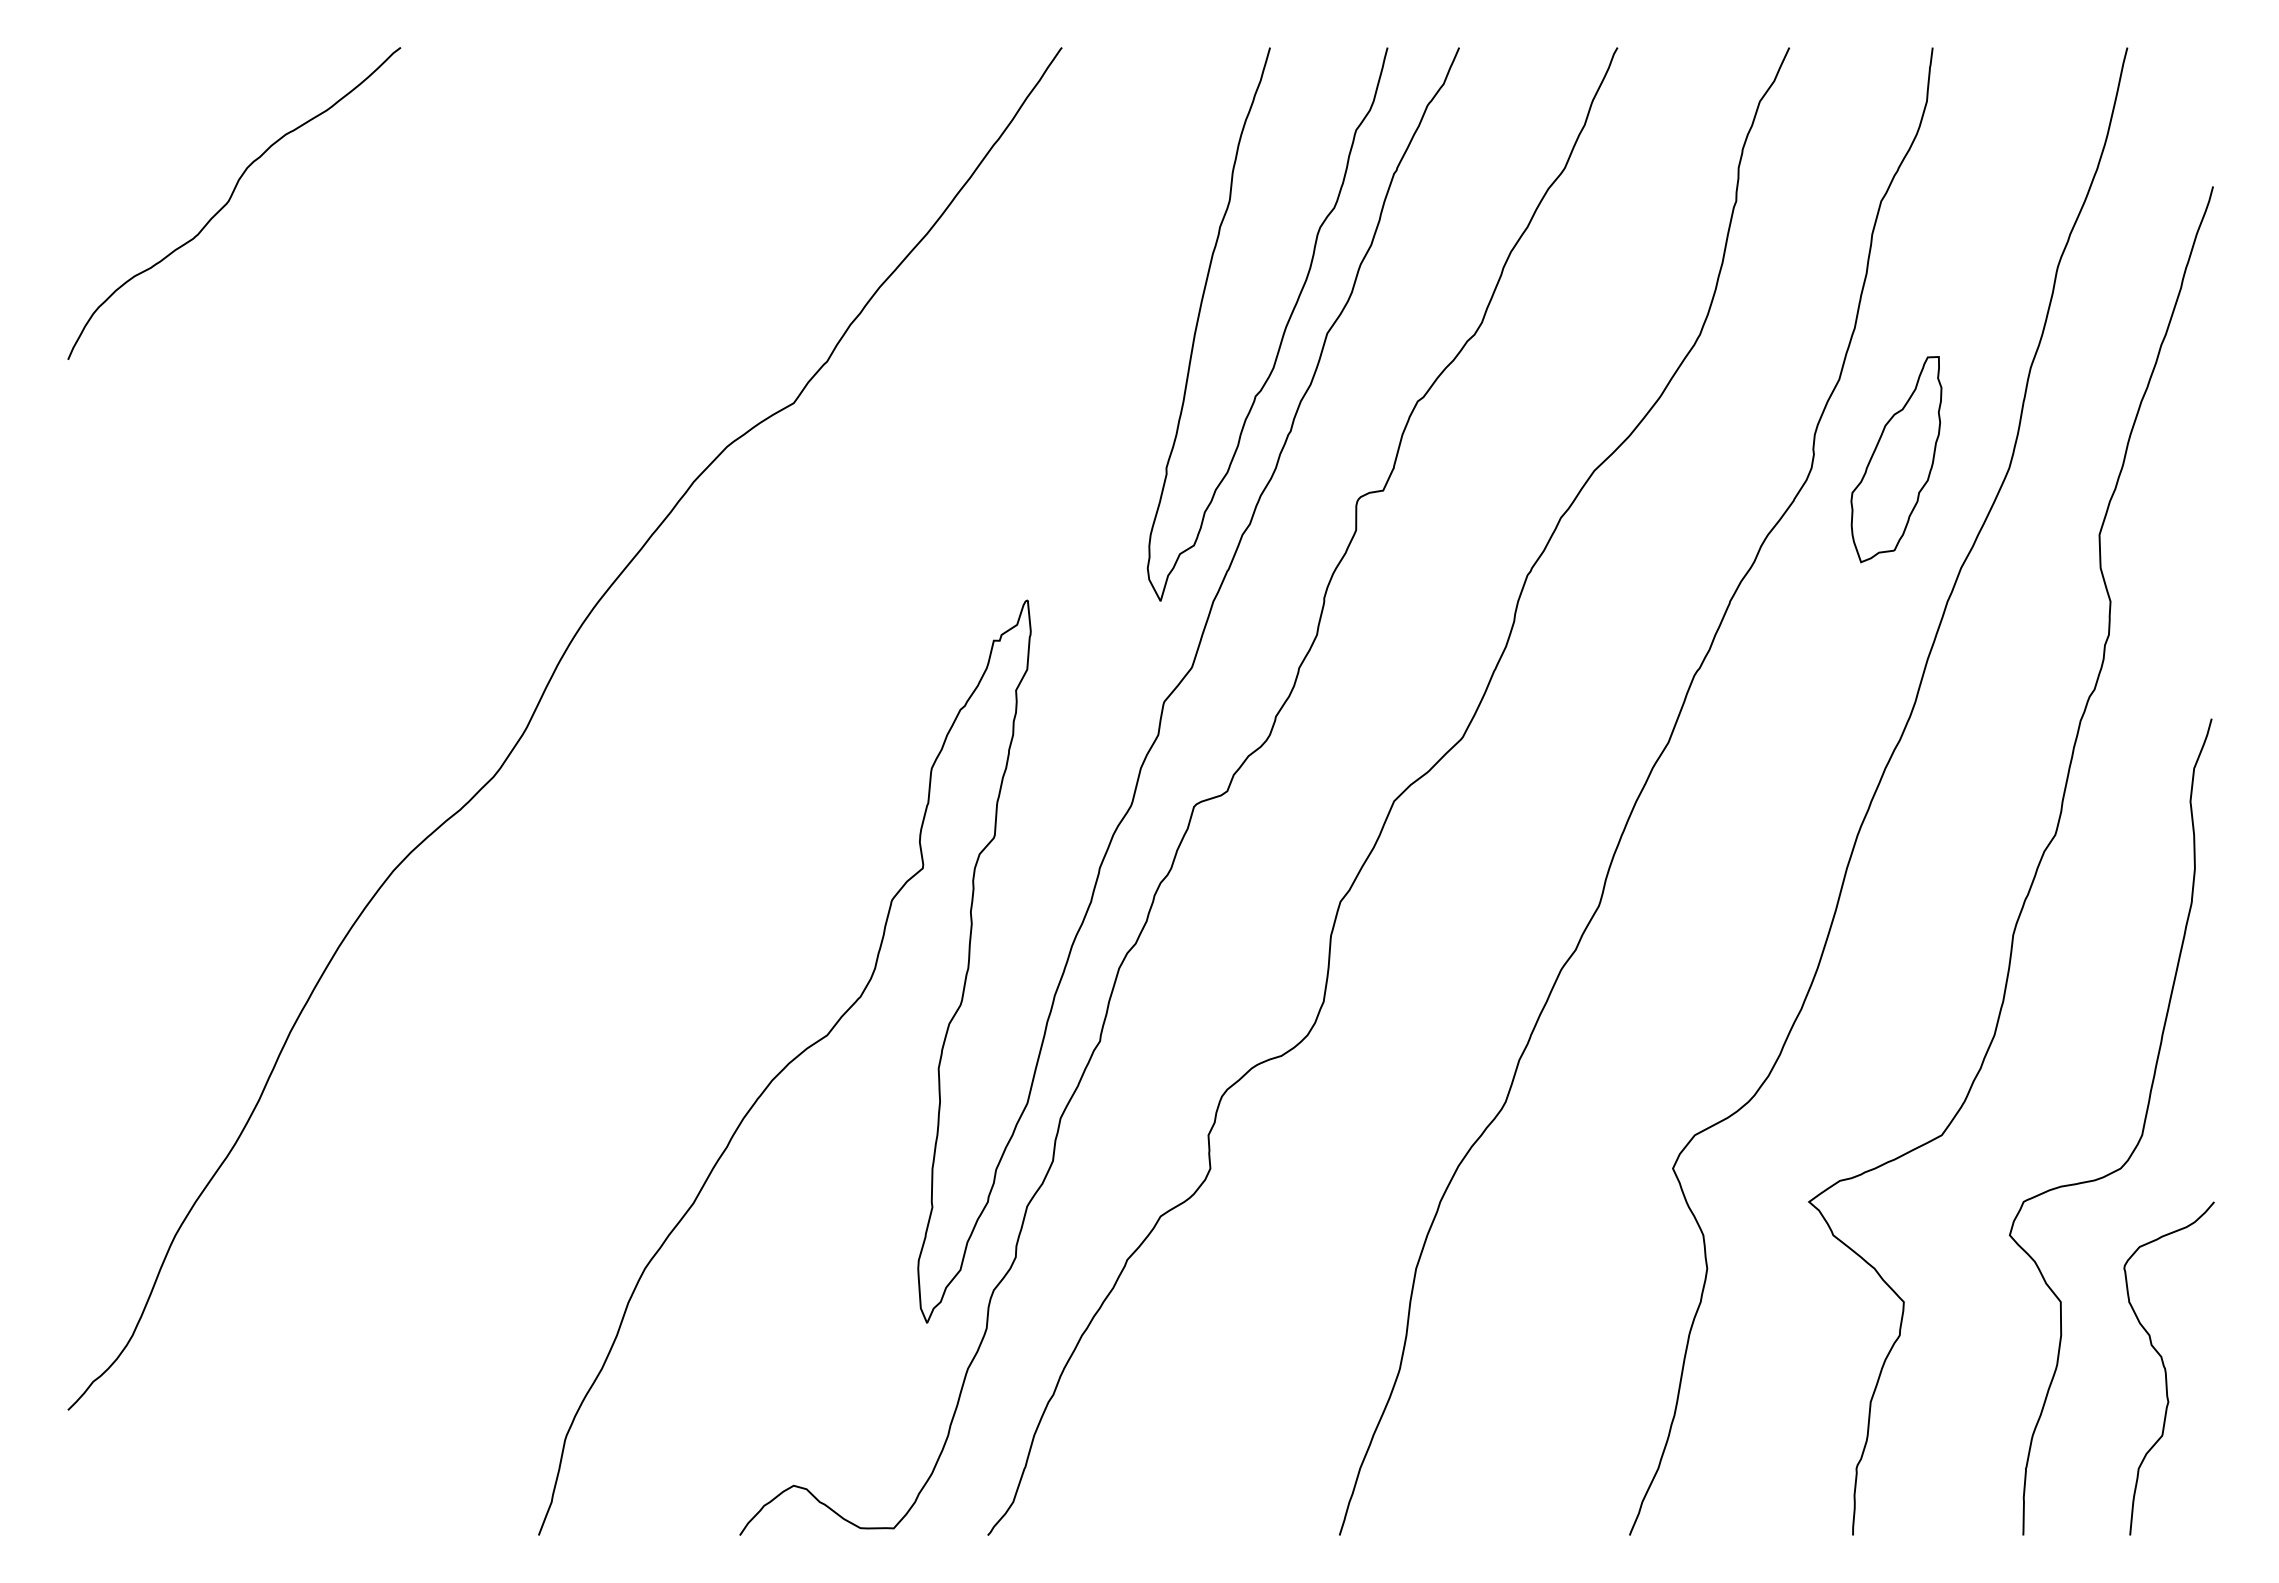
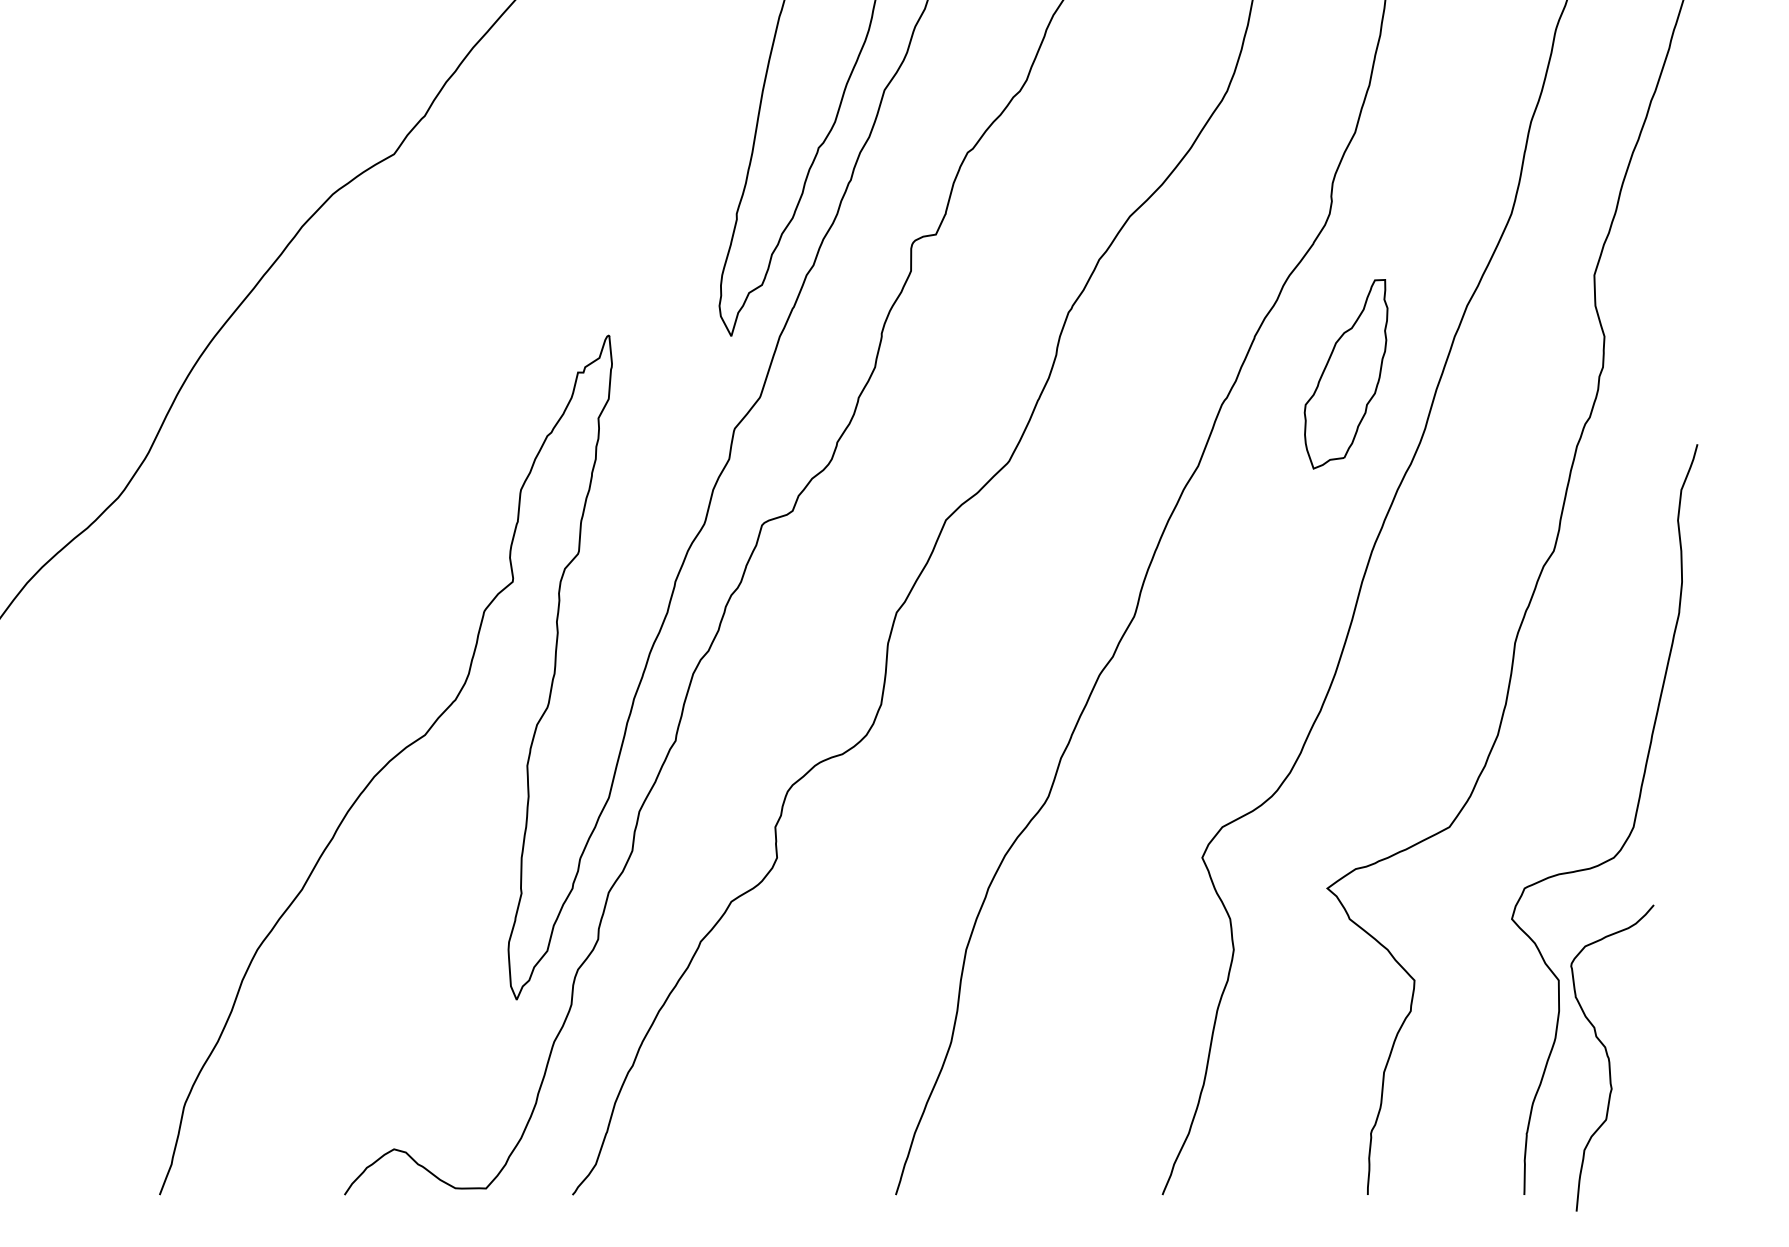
part: (1896, 459) -> (1346, 374), moved
curve: (2166, 1369) -> (1609, 1059), moved

